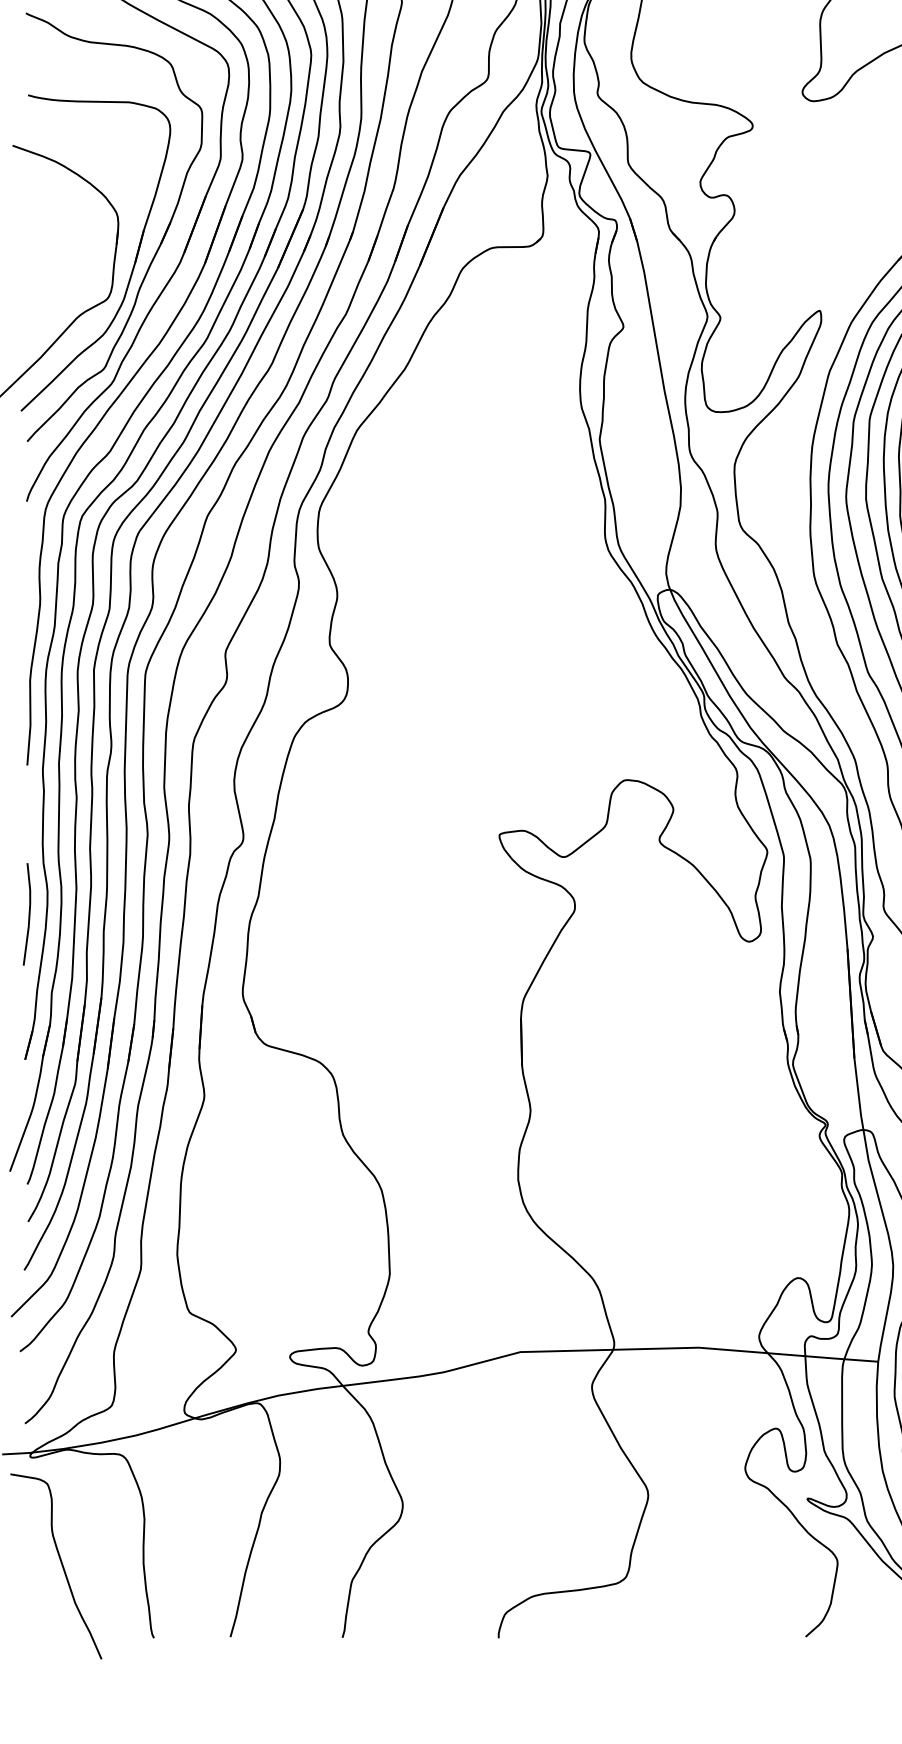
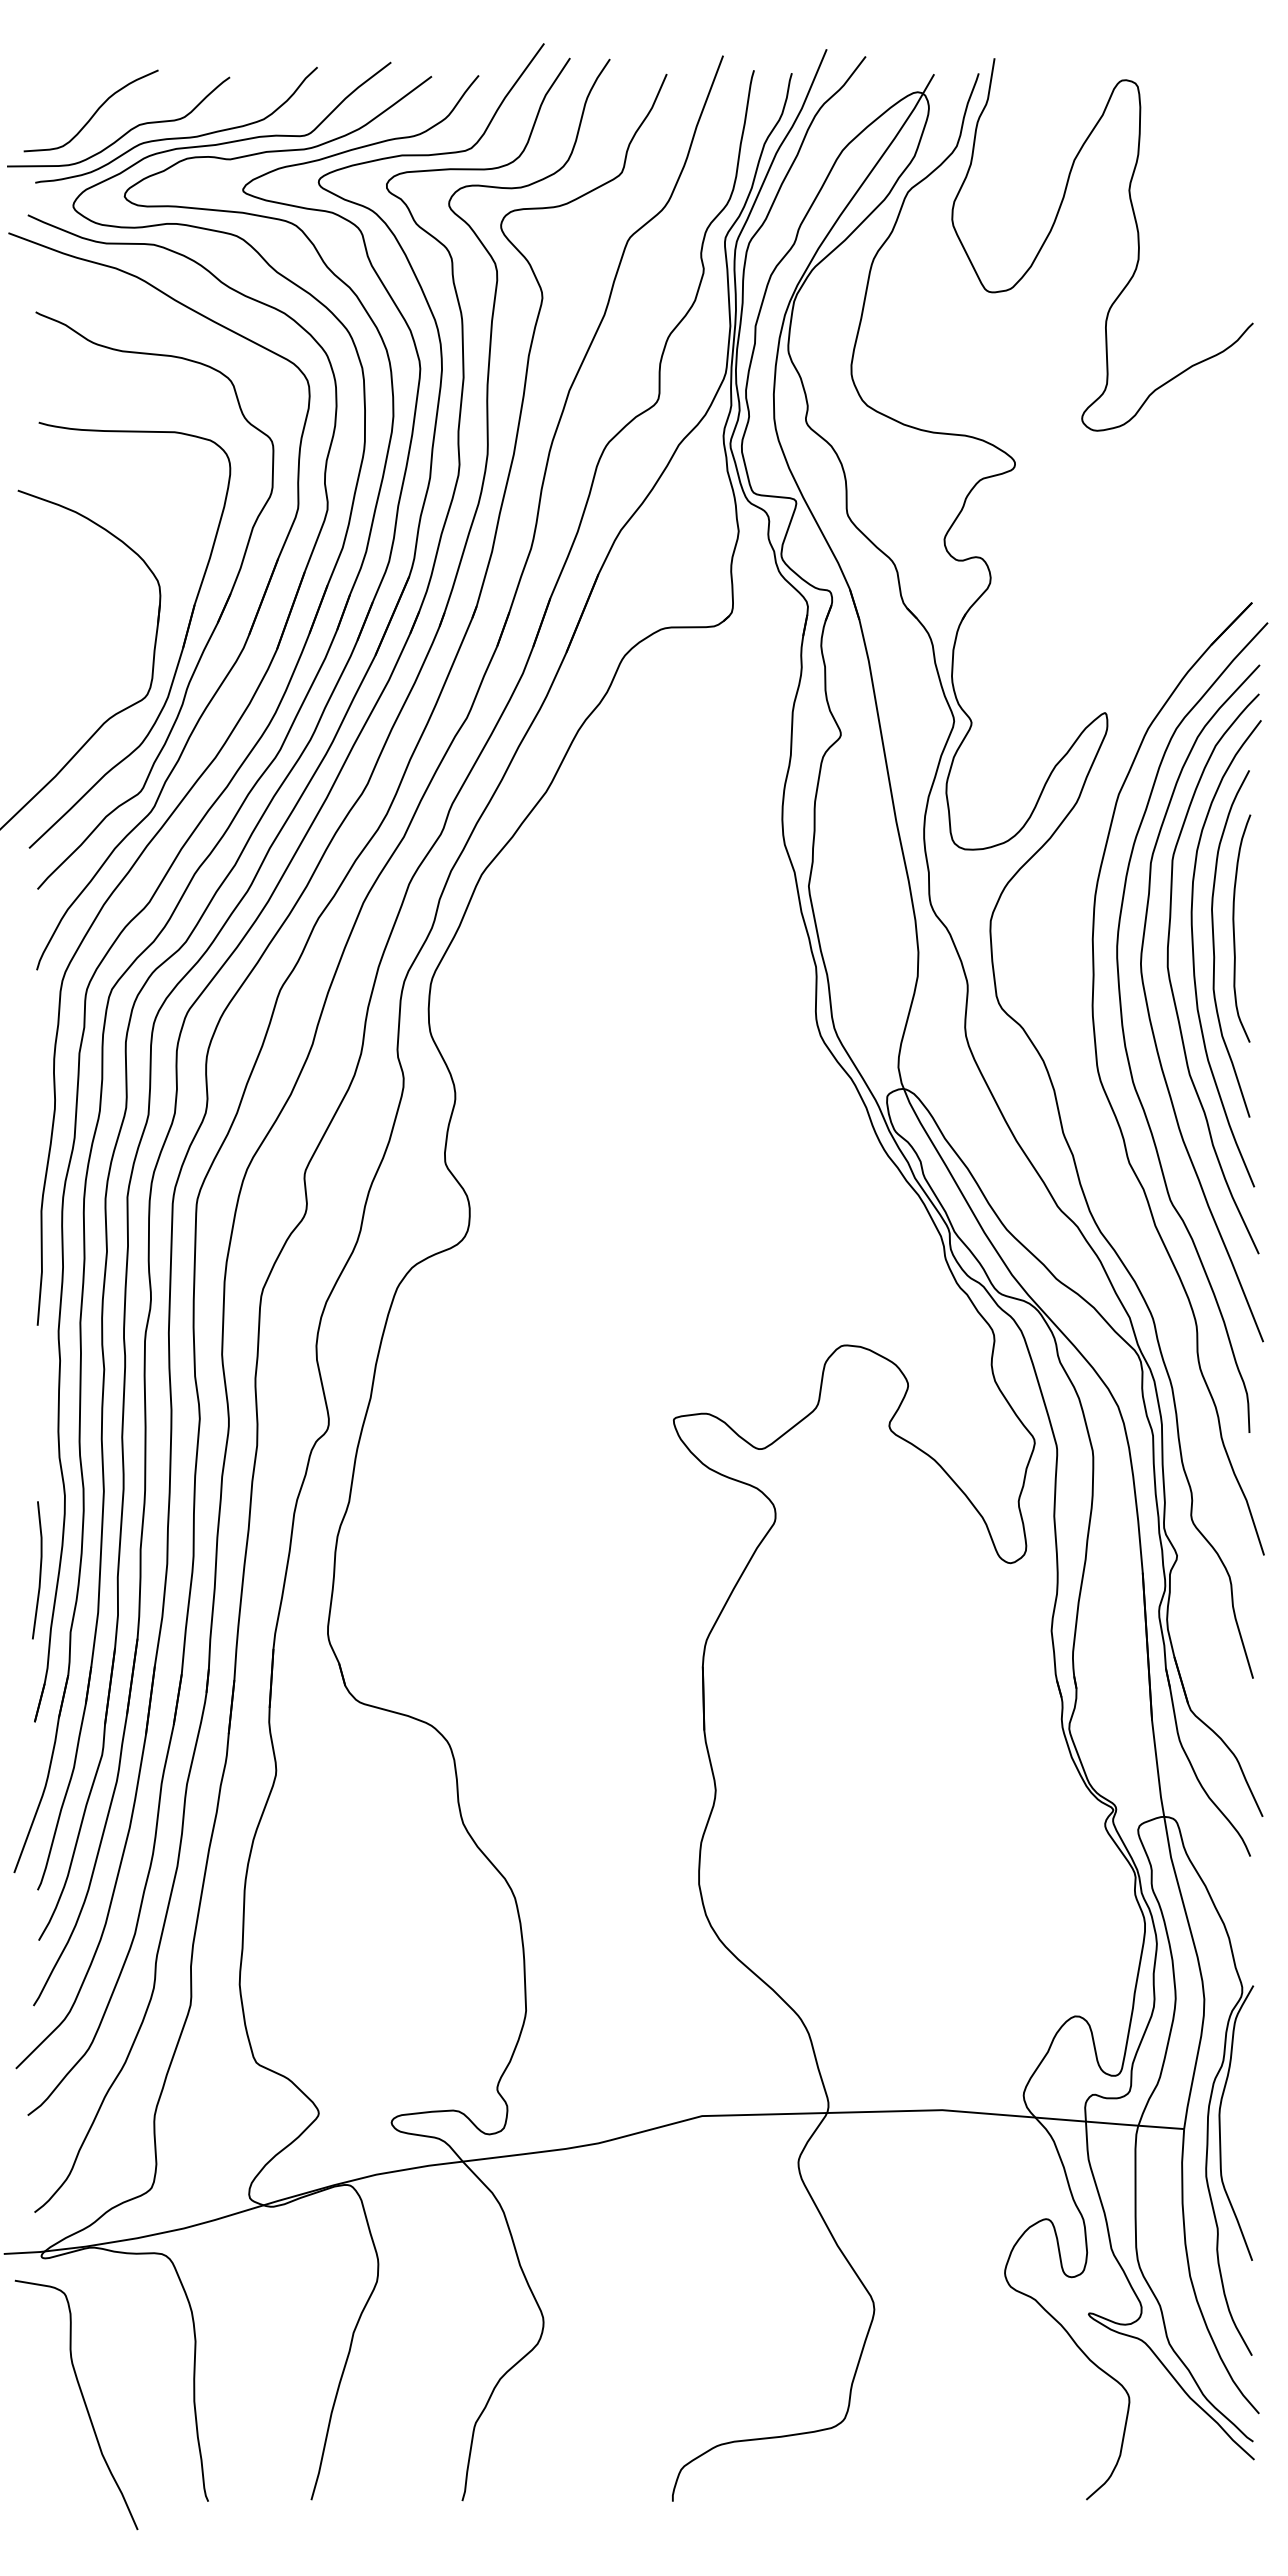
line: (28, 914) -> (39, 1570), moved

